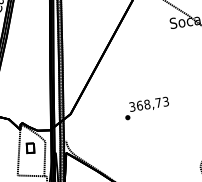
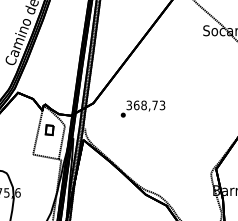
text: (146, 107) -> (142, 108), moved

